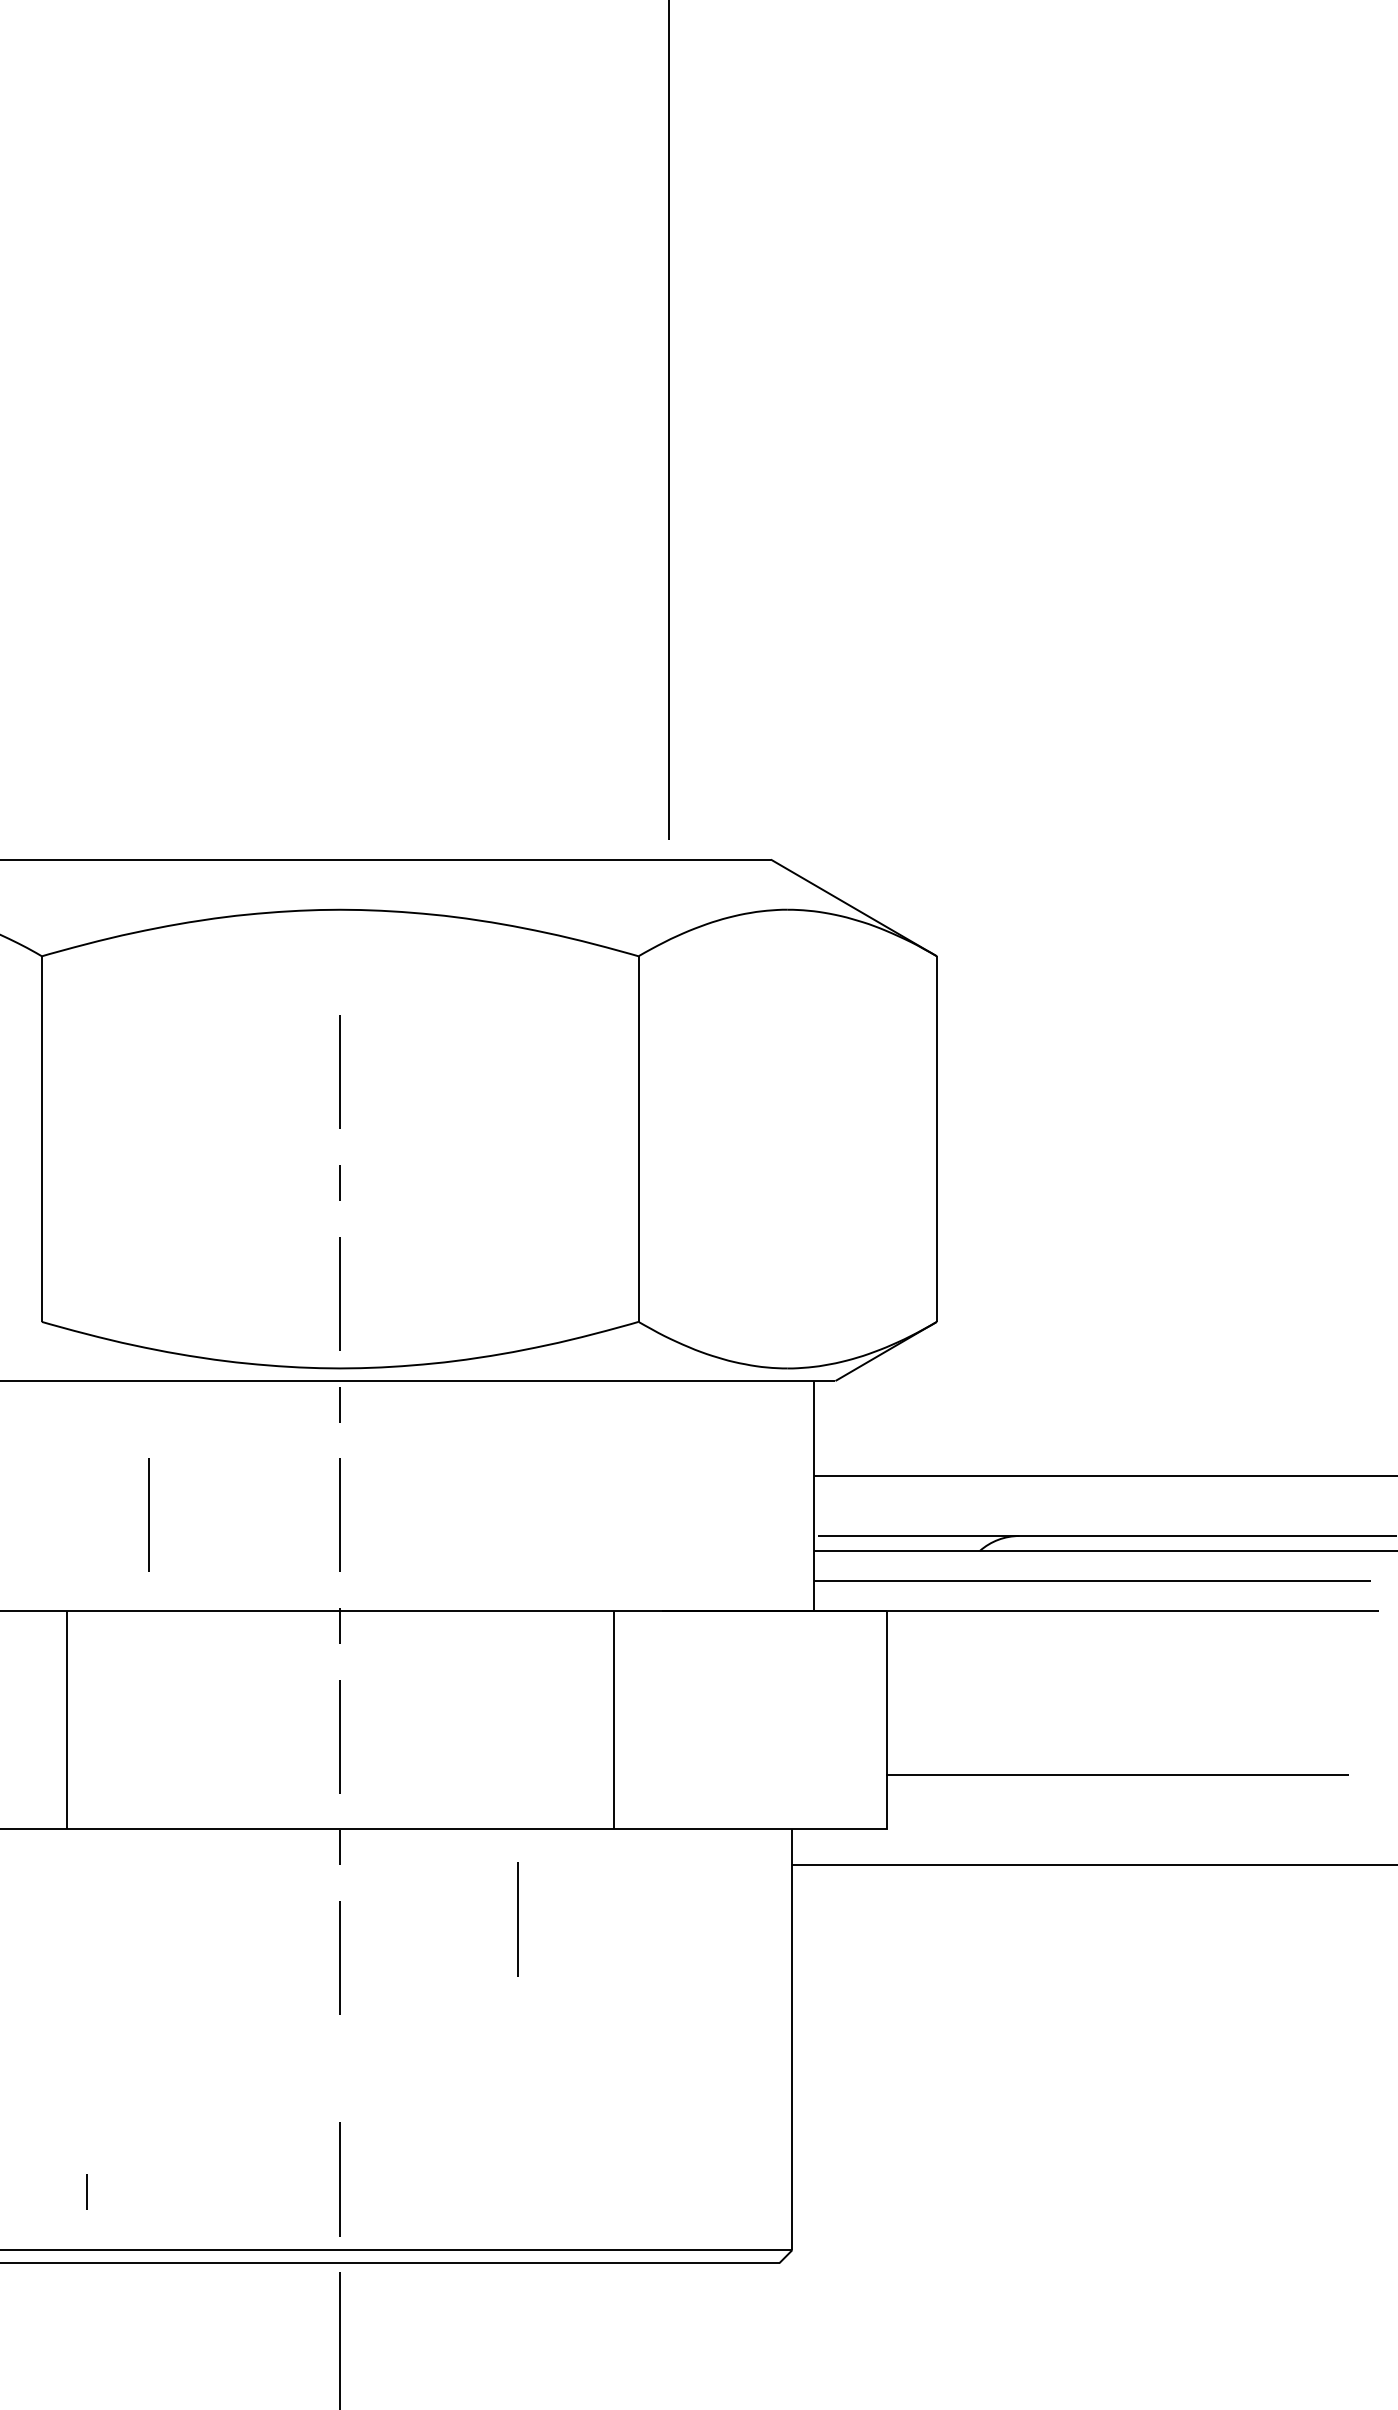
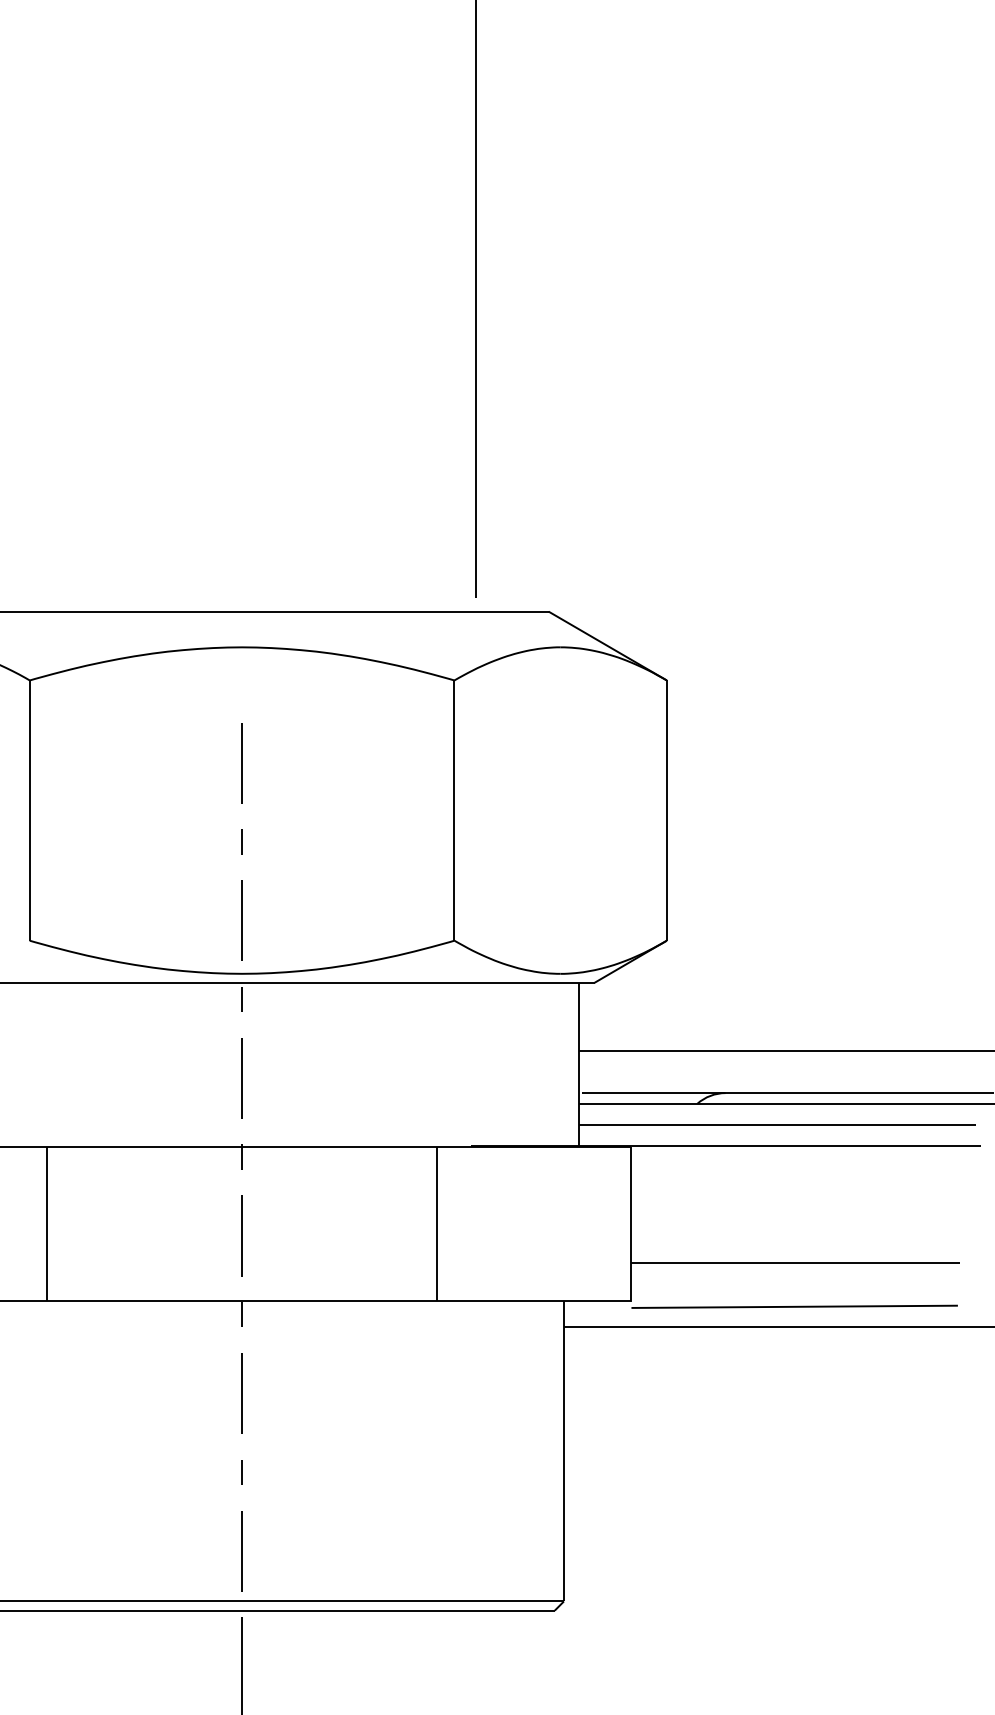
line: (148, 1514) -> (105, 1077), removed
line: (1116, 1835) -> (794, 1306), added
line: (517, 1919) -> (368, 1366), removed
line: (86, 2191) -> (241, 1472), moved

